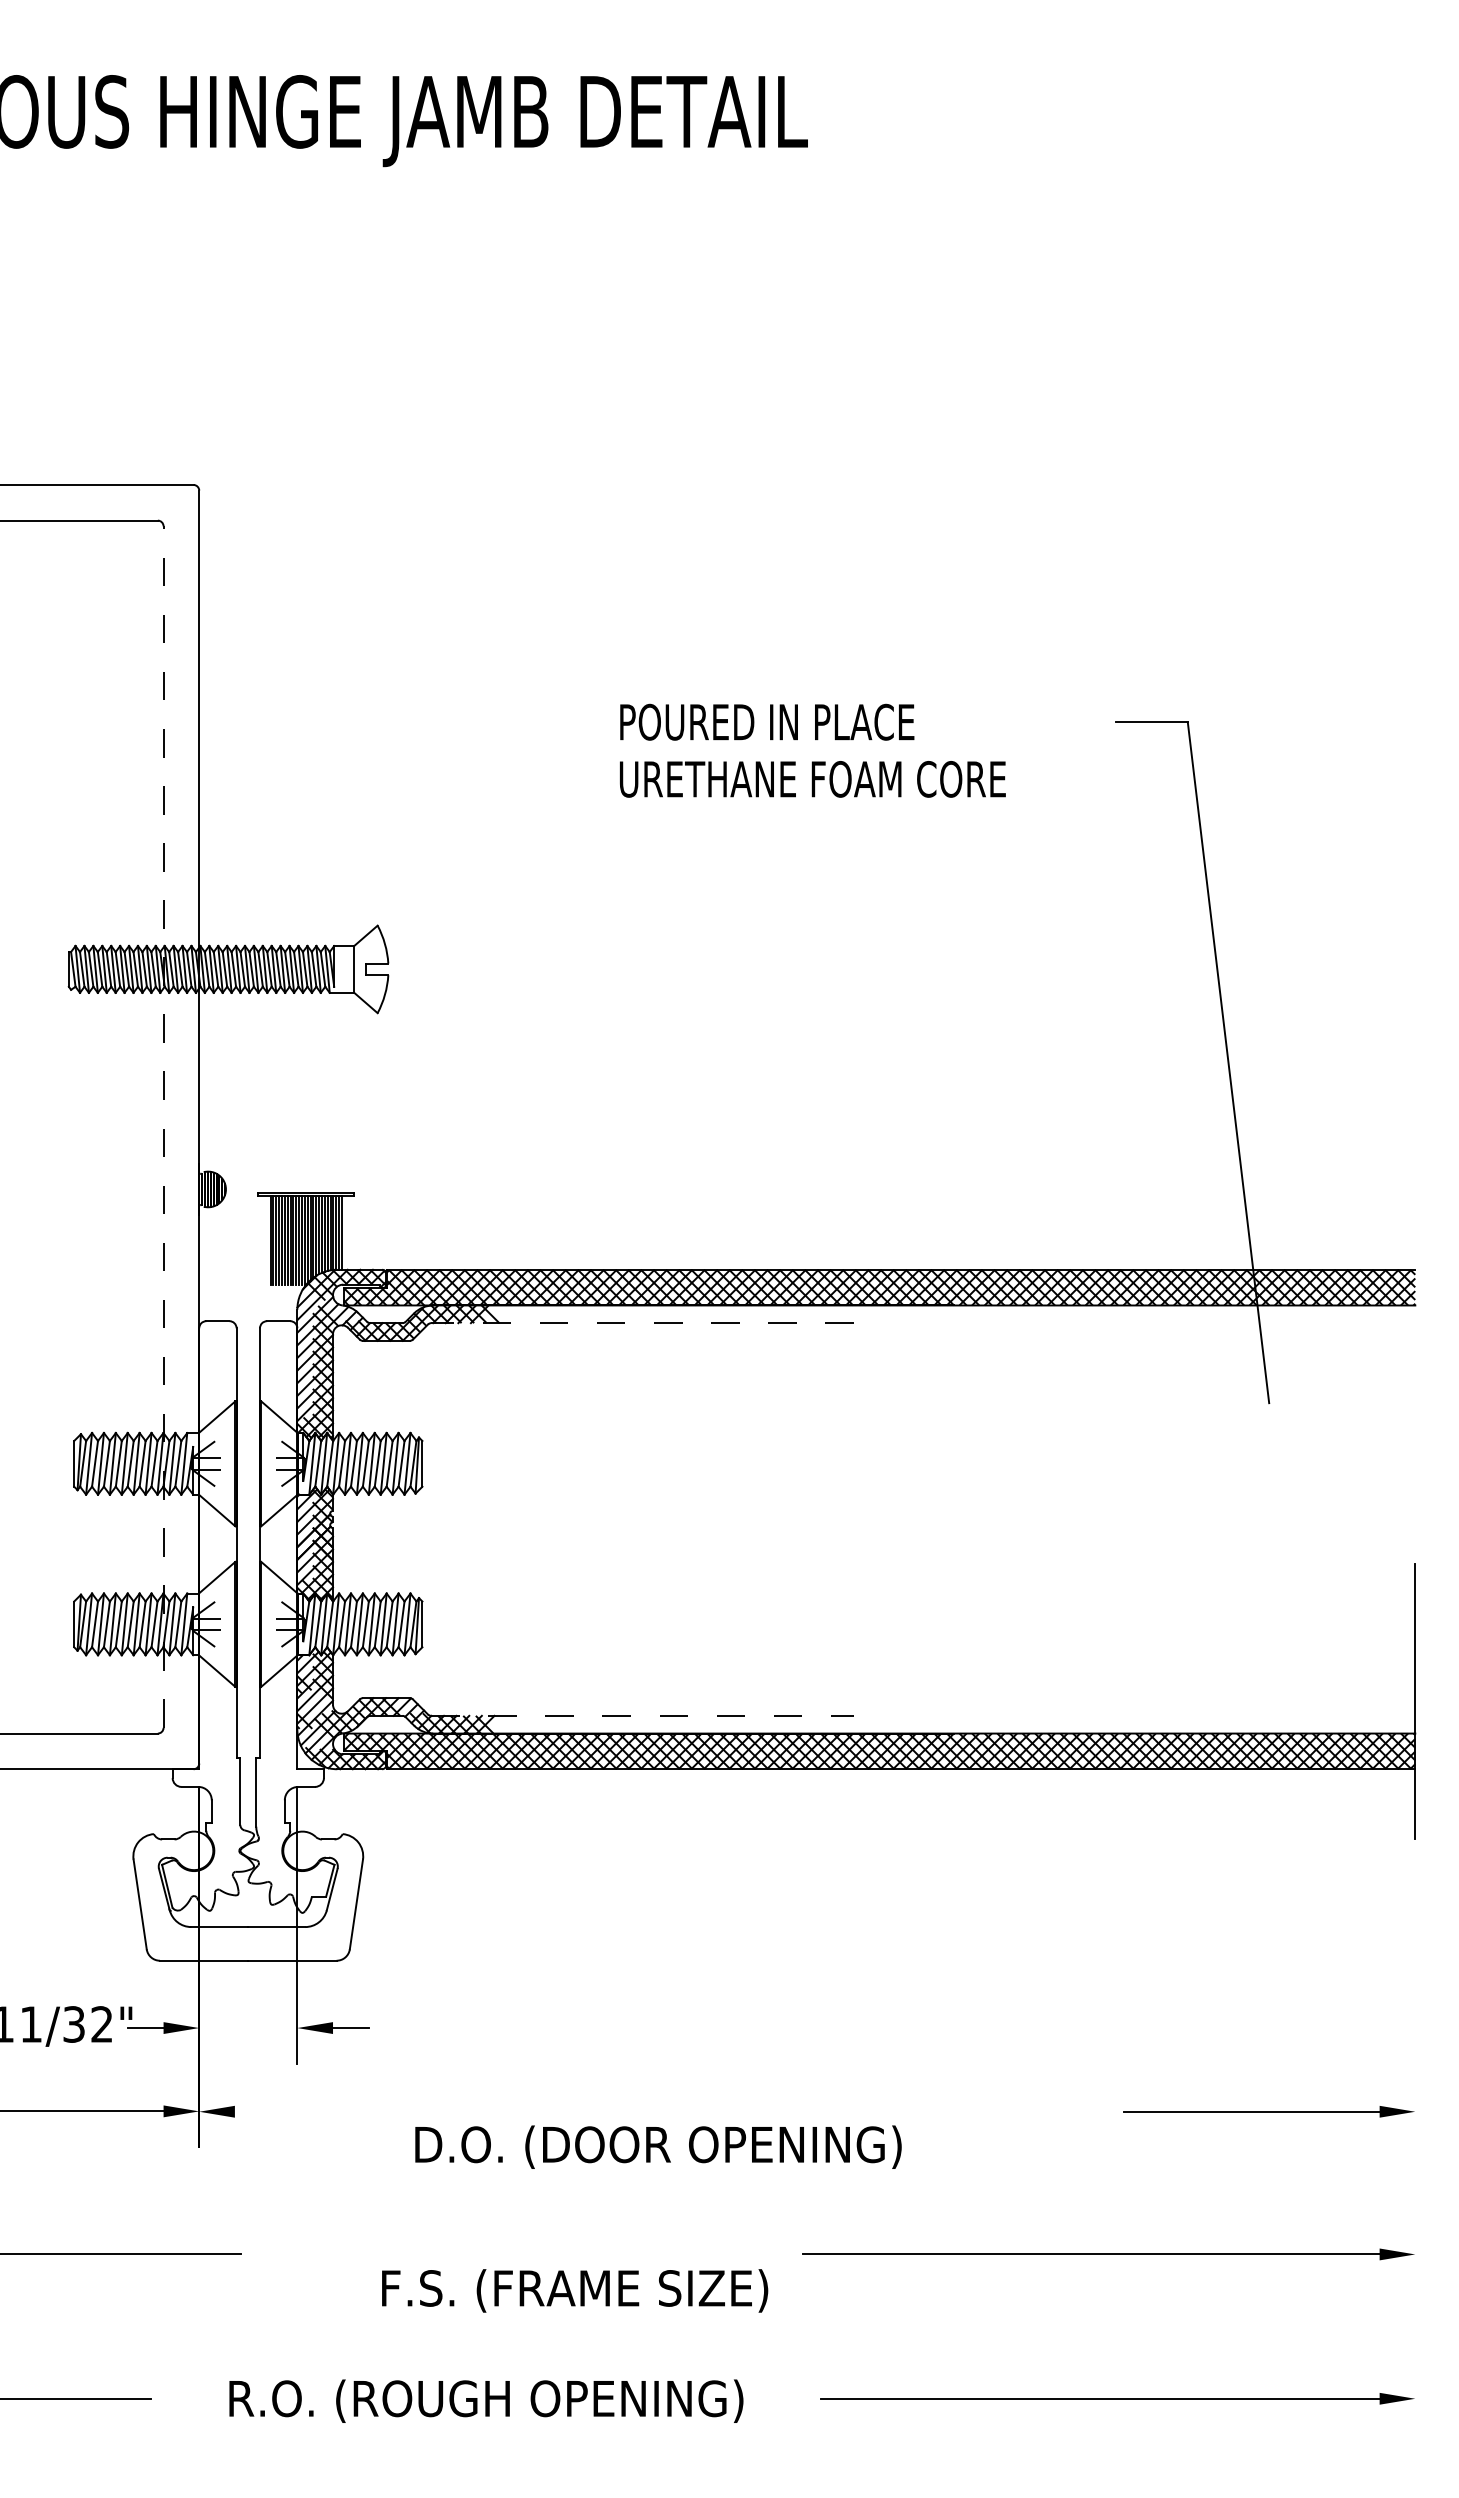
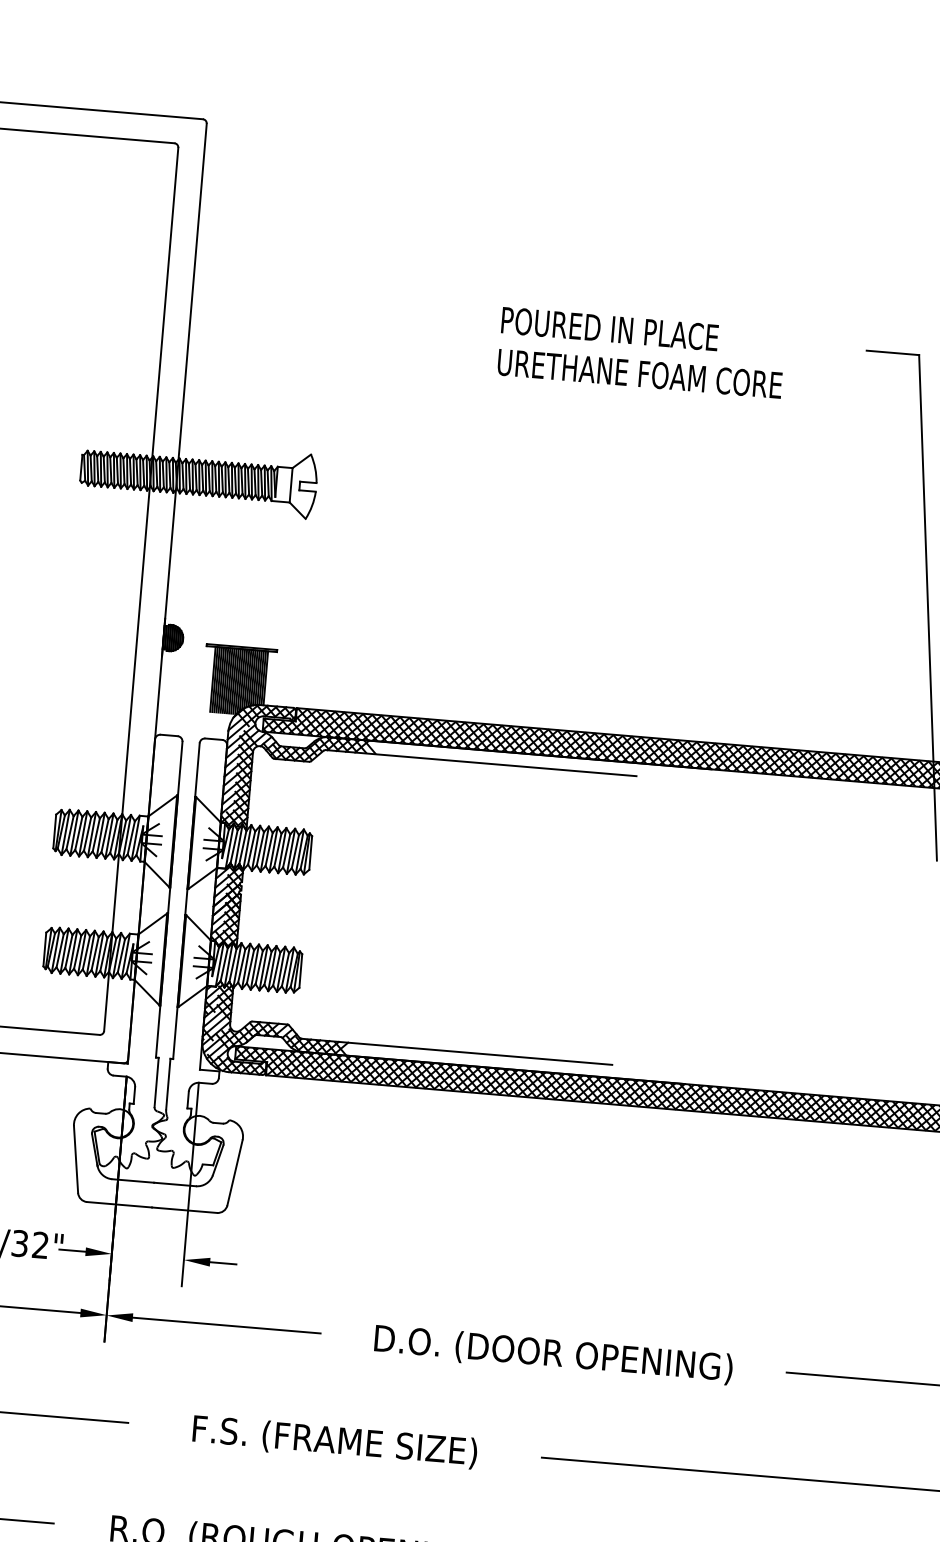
line: (163, 1127) -> (141, 589), dashed -> solid
line: (641, 1323) -> (480, 763), dashed -> solid
line: (642, 1715) -> (456, 1051), dashed -> solid
line: (362, 2111) -> (226, 1325), added
text: (658, 2146) -> (553, 1354), moved
text: (575, 2290) -> (335, 1441), moved

